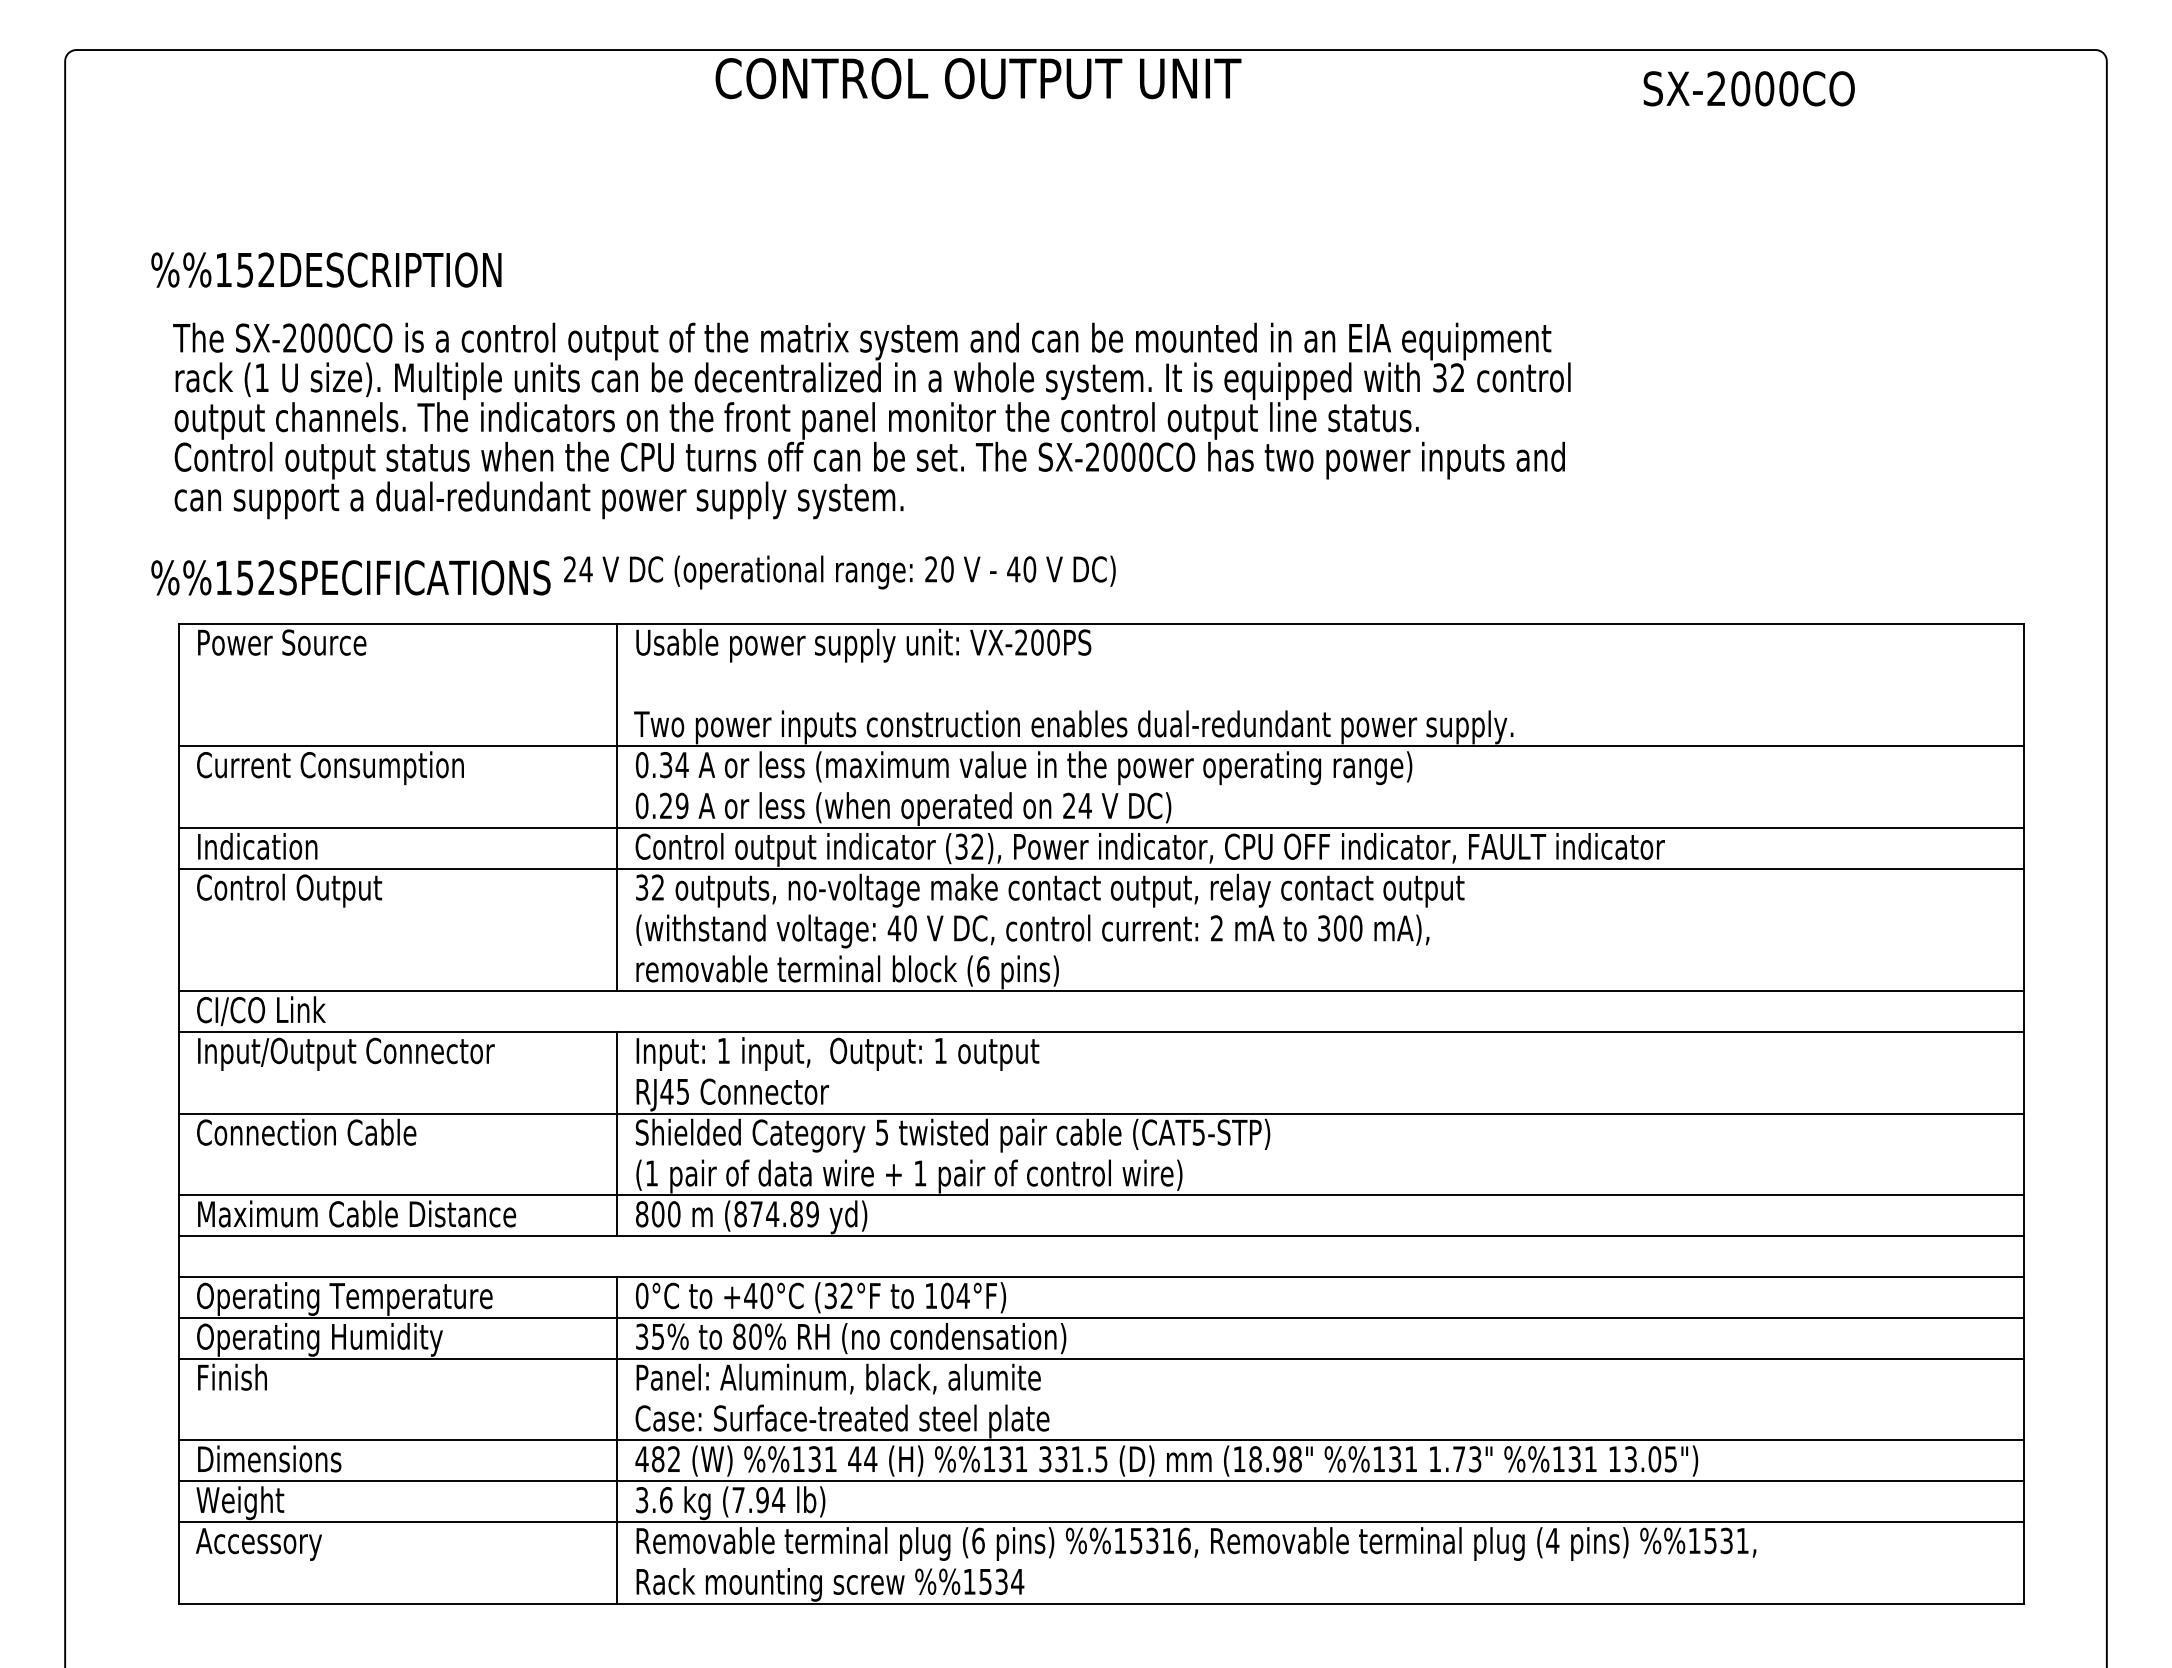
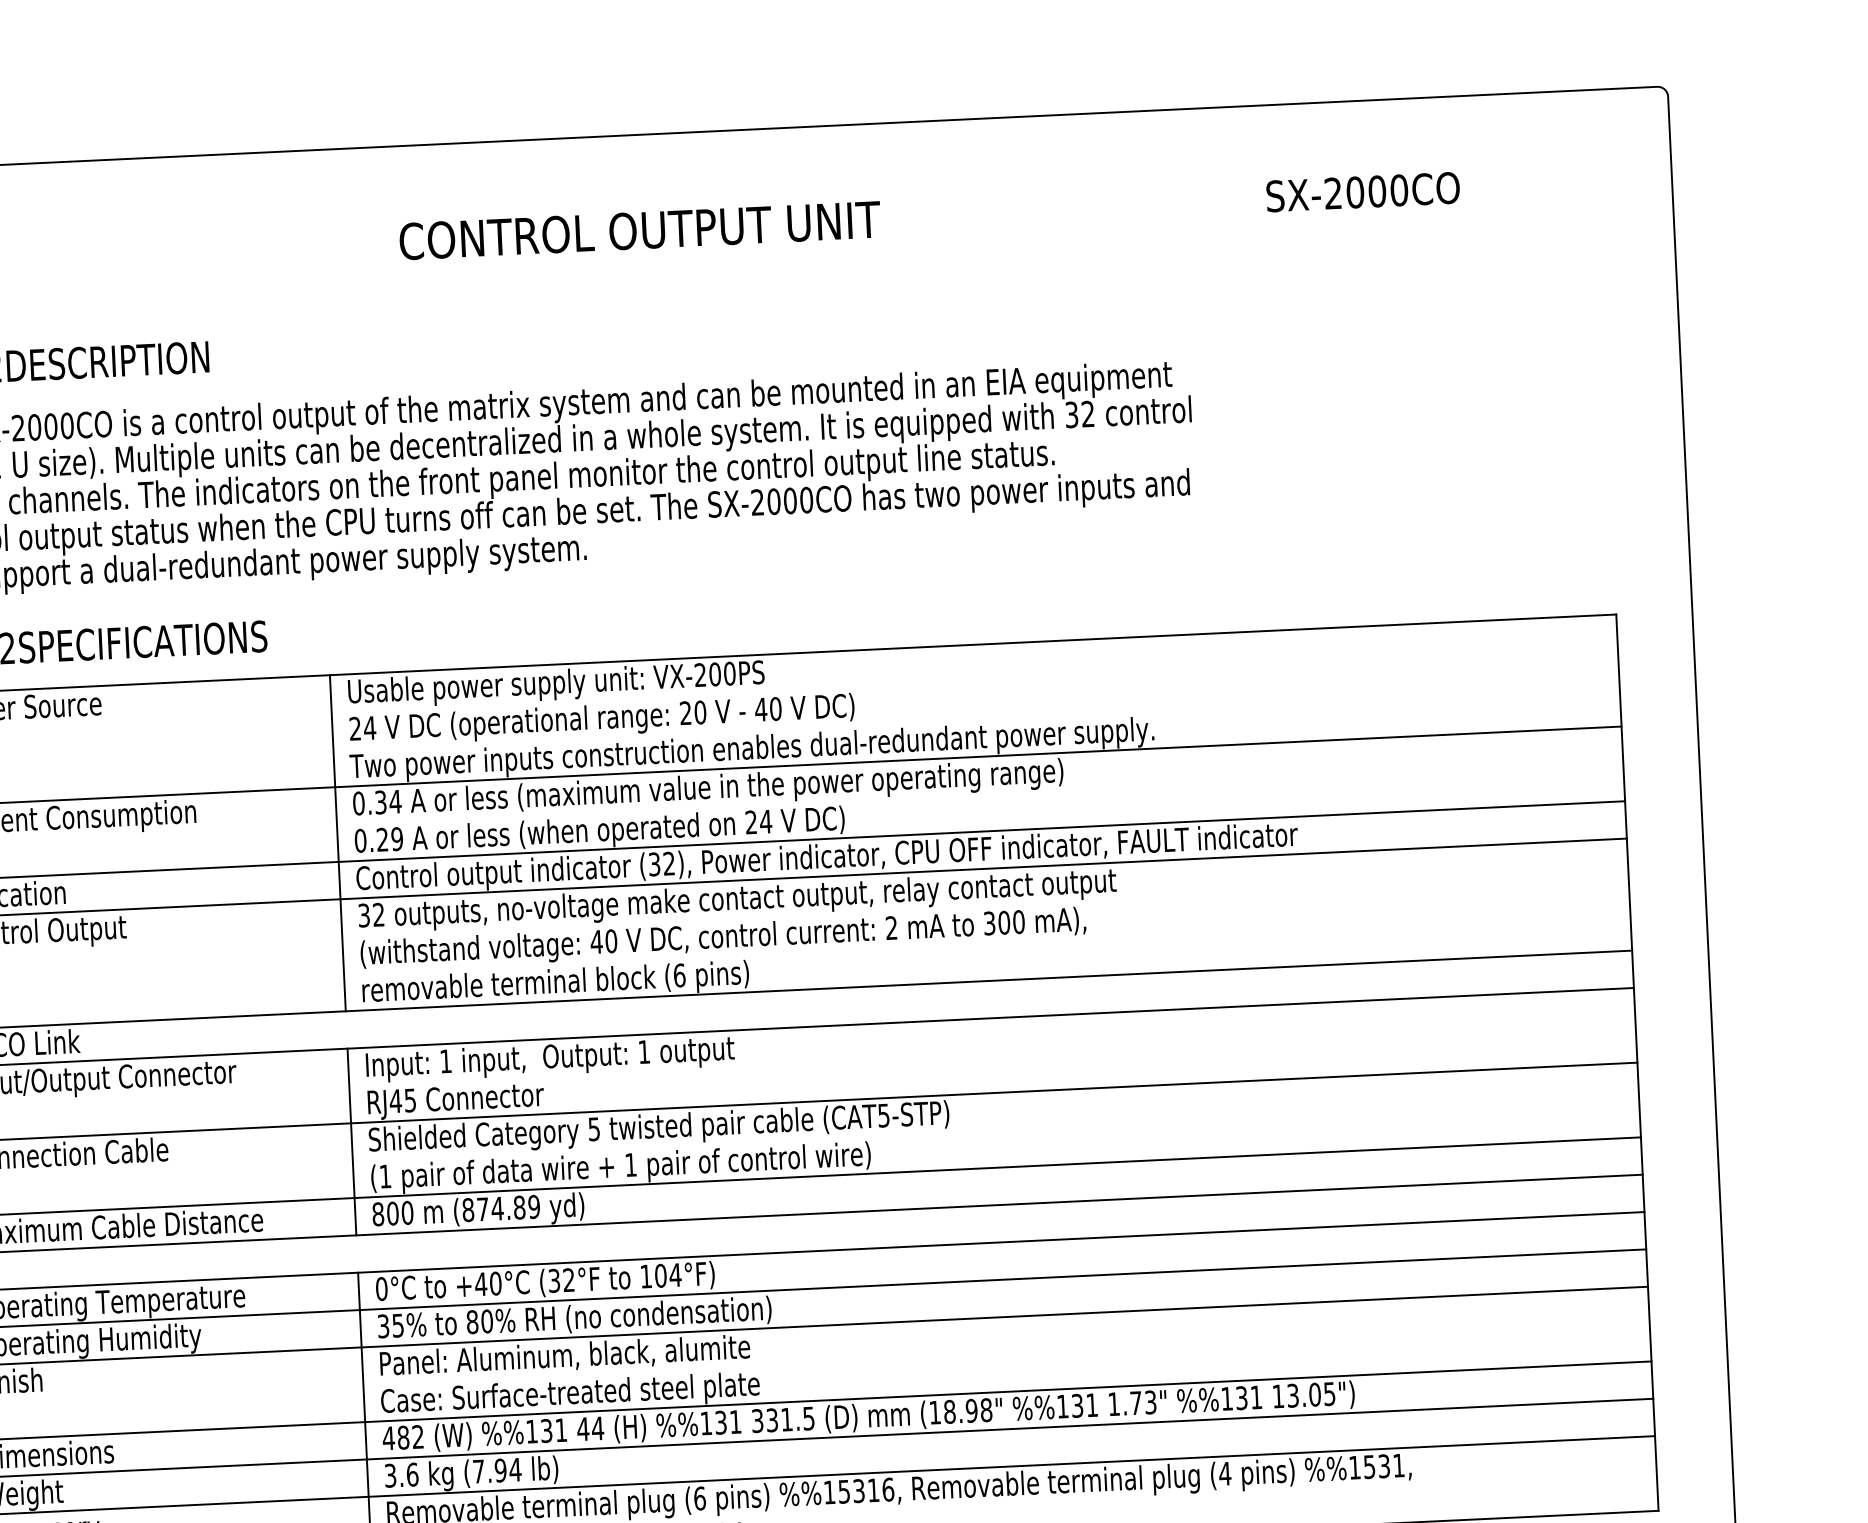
text: (978, 78) -> (640, 230), moved
text: (1748, 88) -> (1362, 191), moved
text: (839, 572) -> (601, 720), moved

